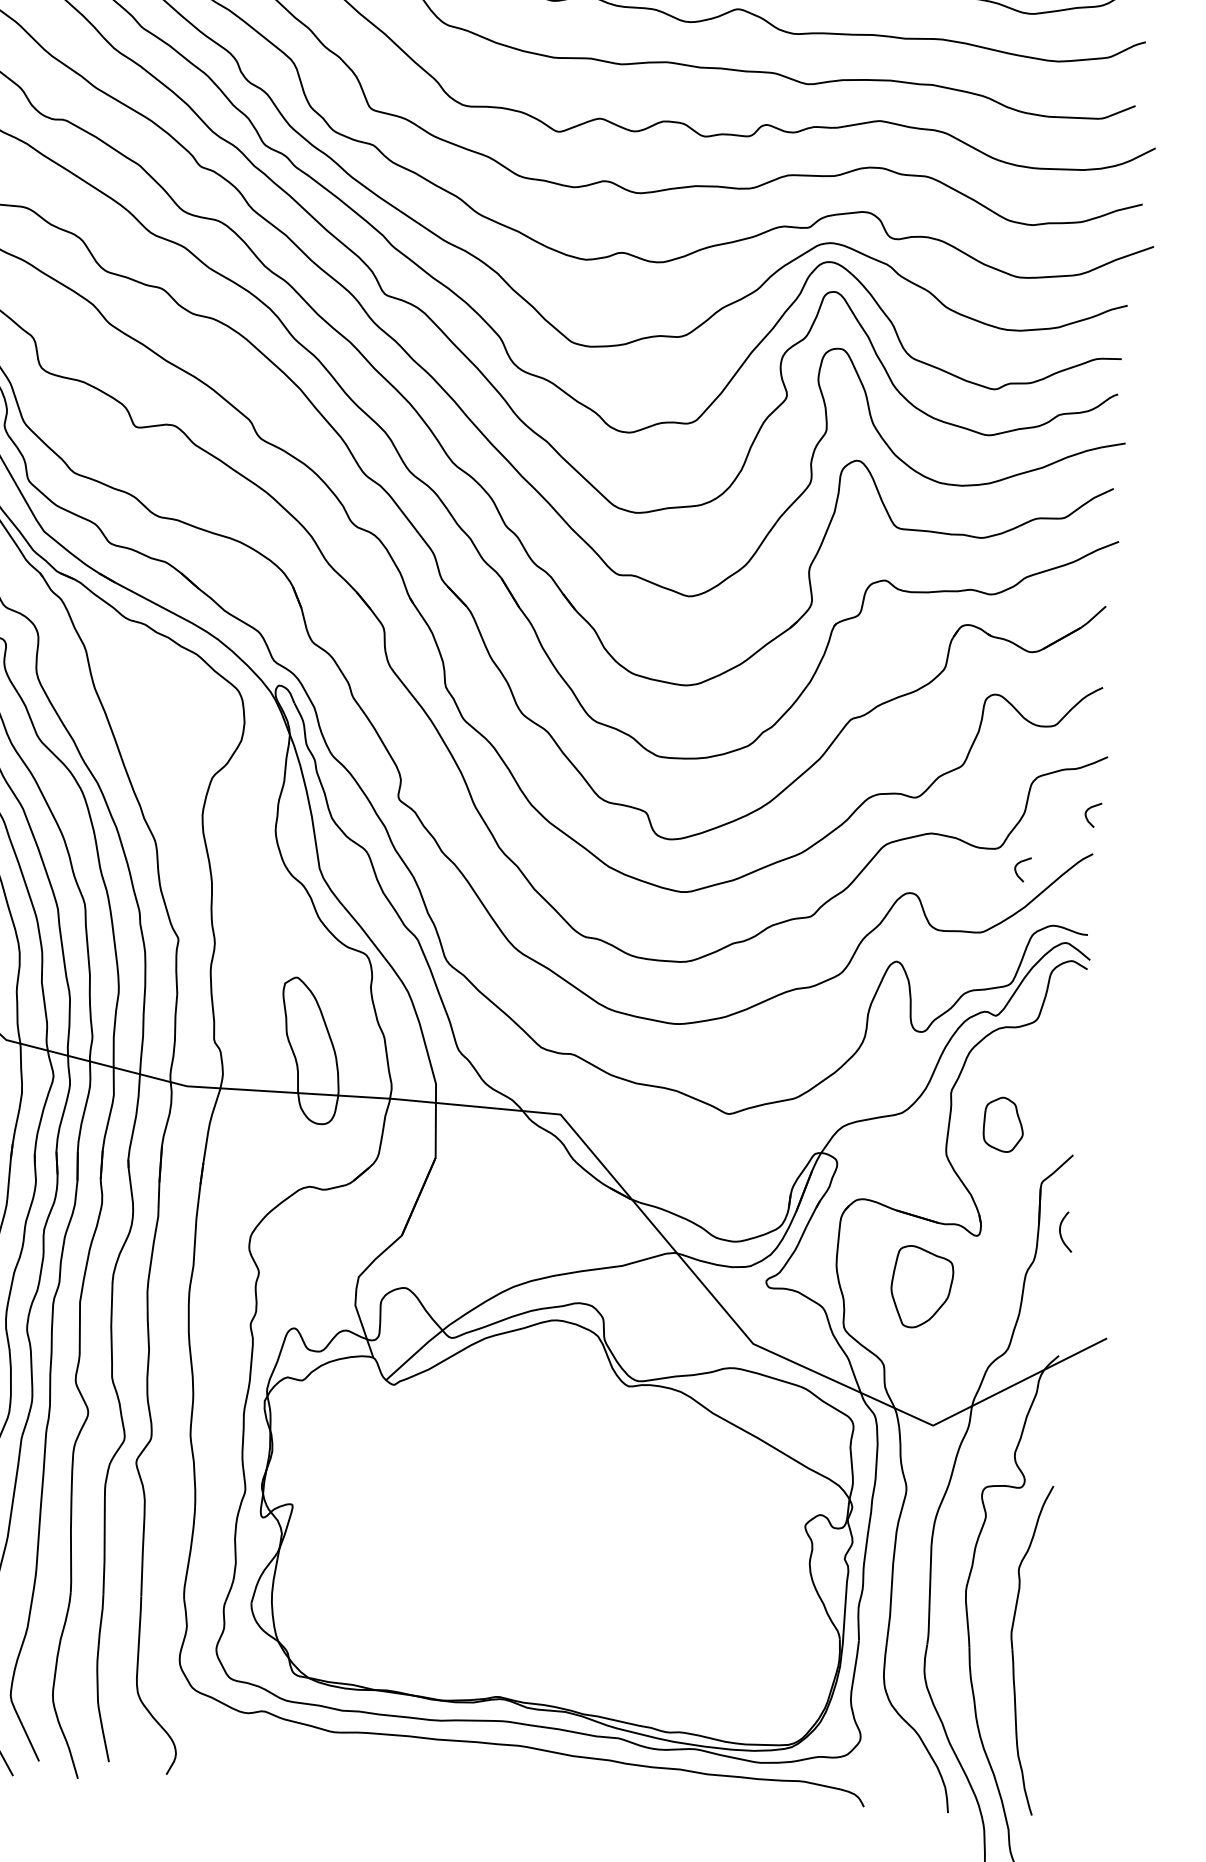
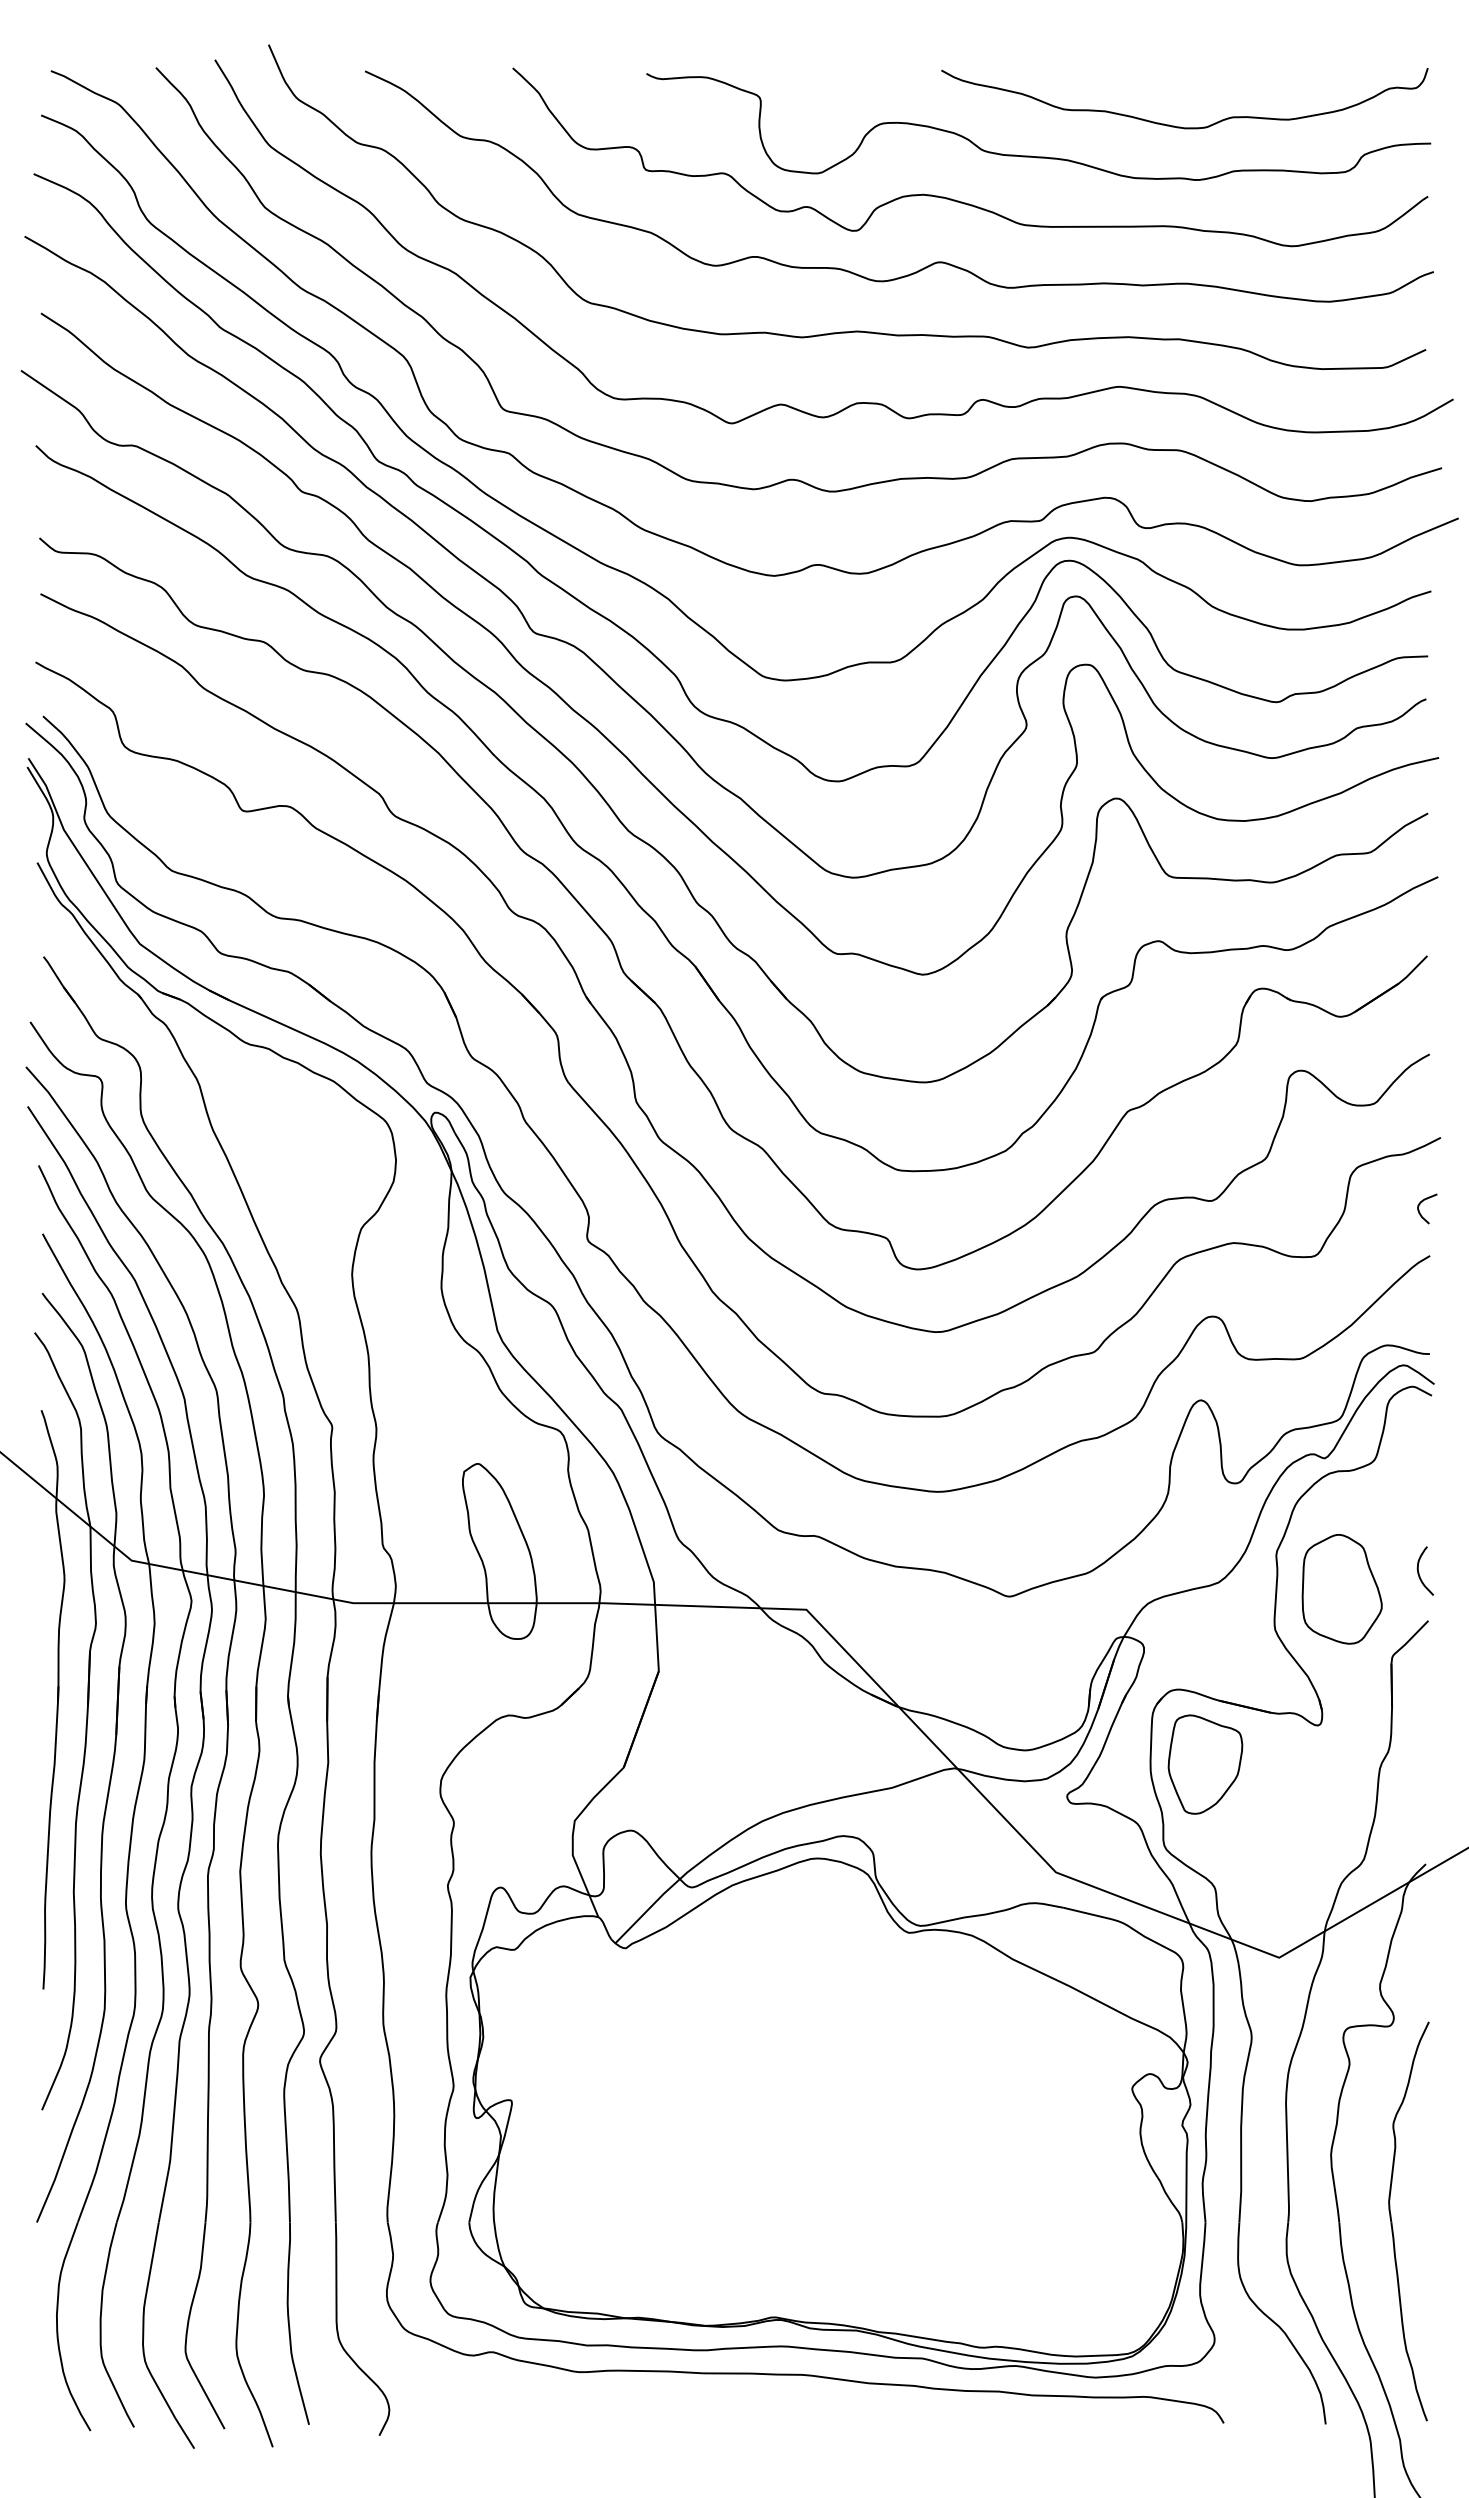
curve: (1019, 864) -> (1341, 1273), removed
part: (1003, 1124) -> (1341, 1589), size x1.67
curve: (1061, 1232) -> (1419, 1572), moved
part: (922, 1287) -> (1205, 1764), moved

